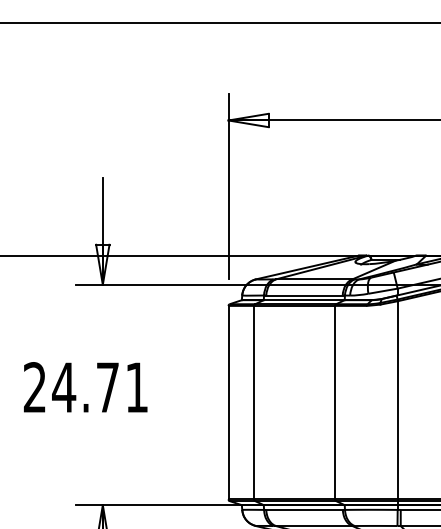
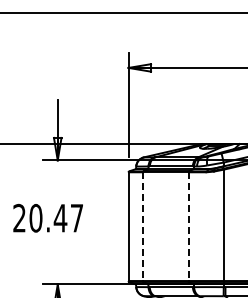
text: (98, 387) -> (55, 218), 24.71 -> 20.47
line: (255, 403) -> (143, 227), solid -> dashed
line: (335, 403) -> (188, 227), solid -> dashed

